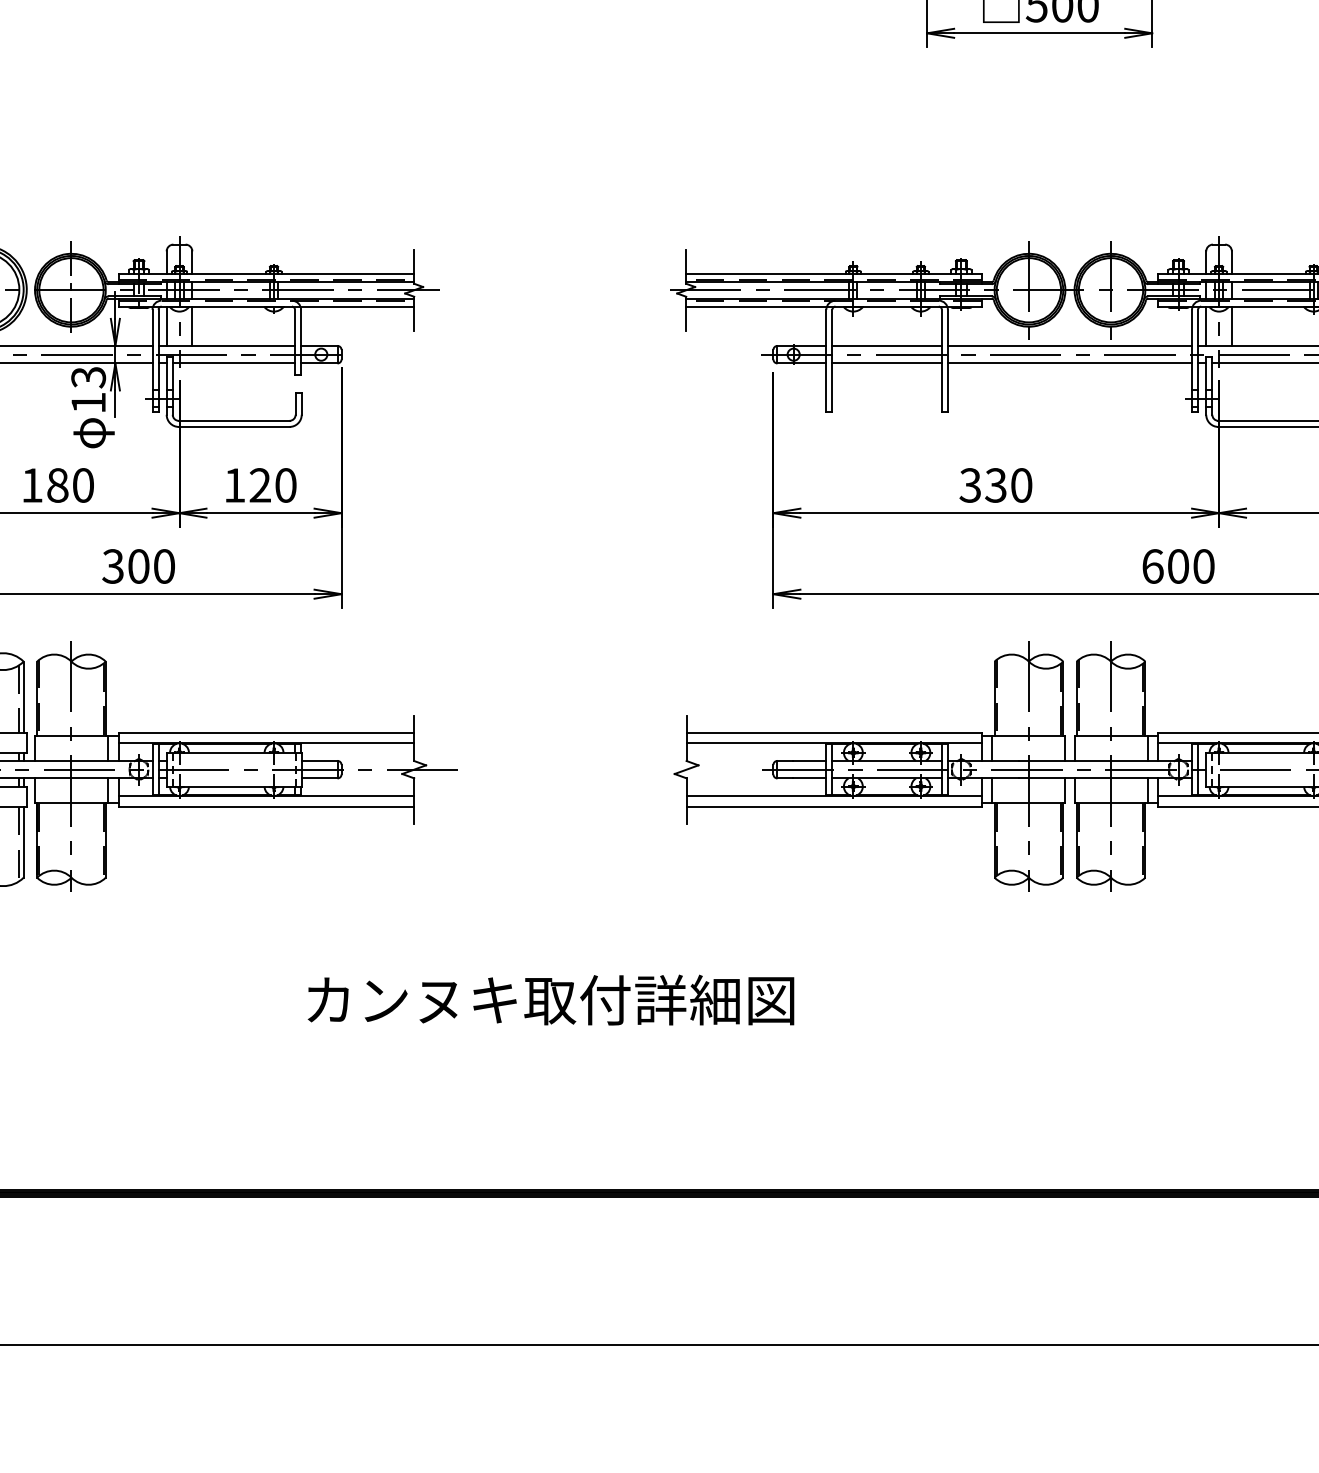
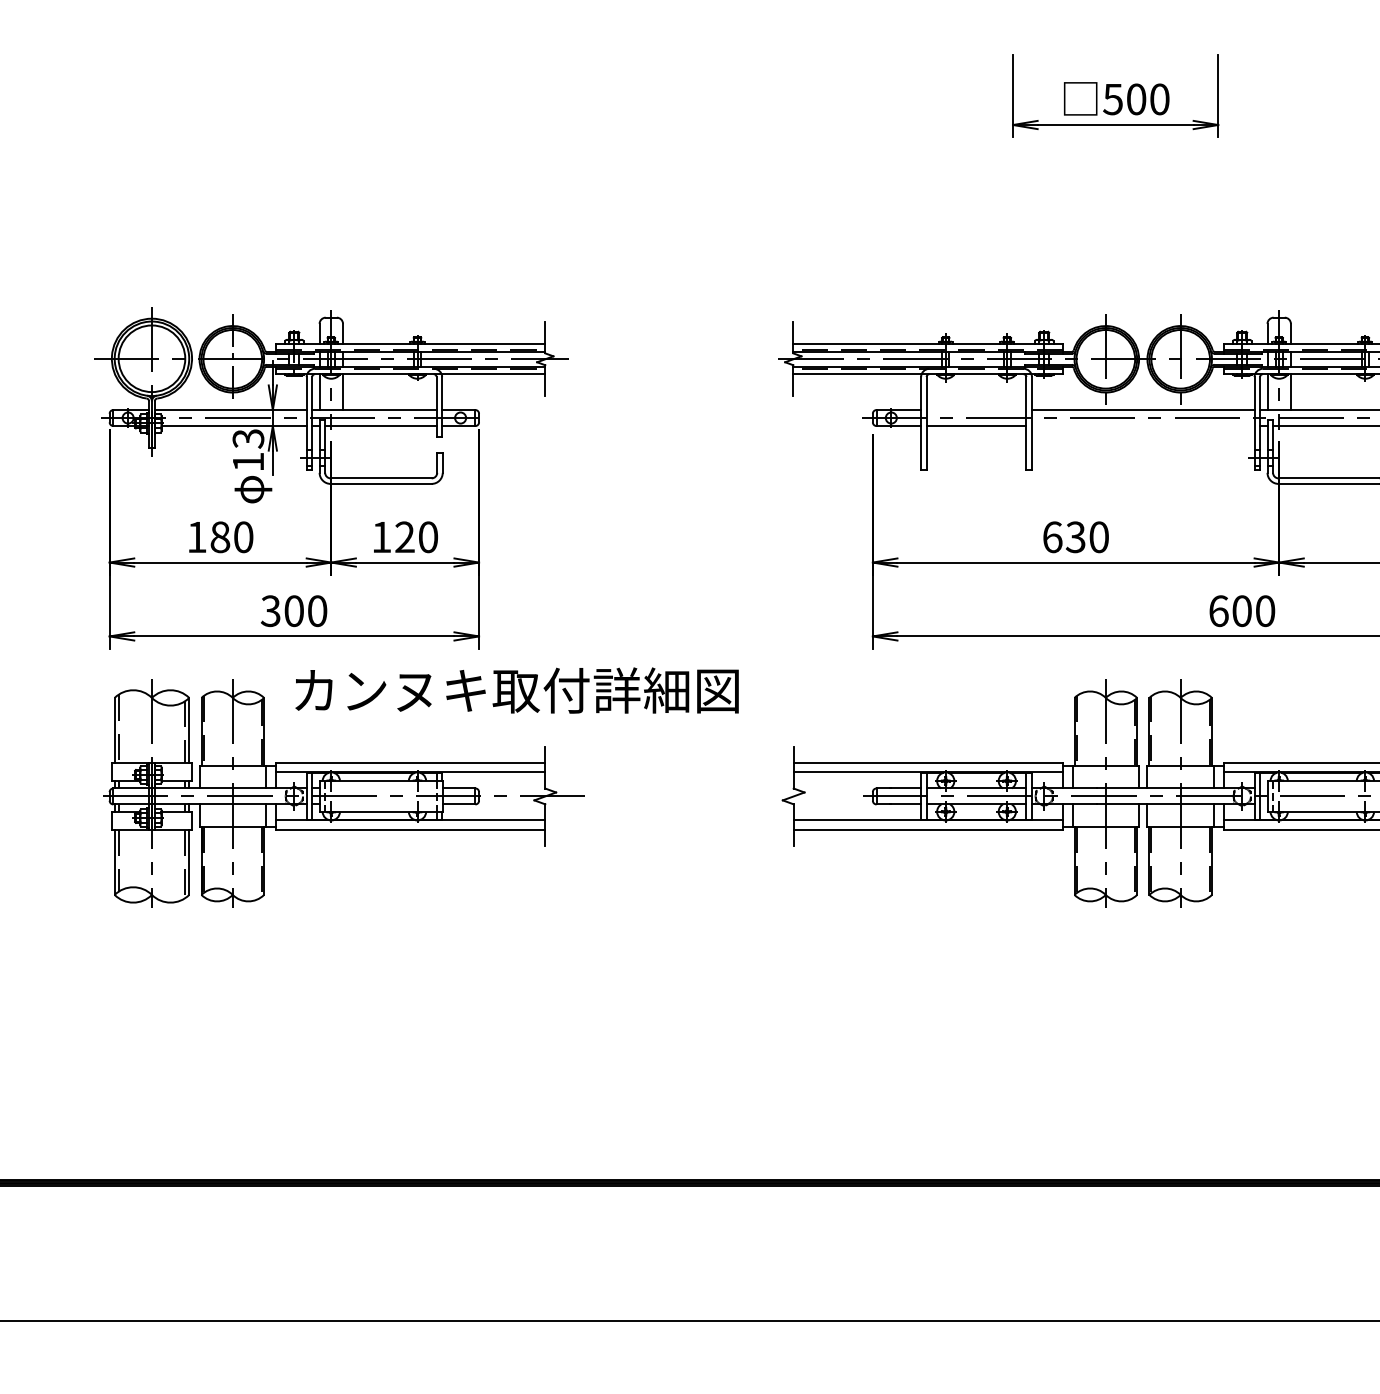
line: (887, 346) -> (976, 410), removed
line: (1069, 363) -> (1142, 426), removed
text: (970, 485) -> (1052, 537), 330 -> 630
text: (550, 1000) -> (516, 690), moved

